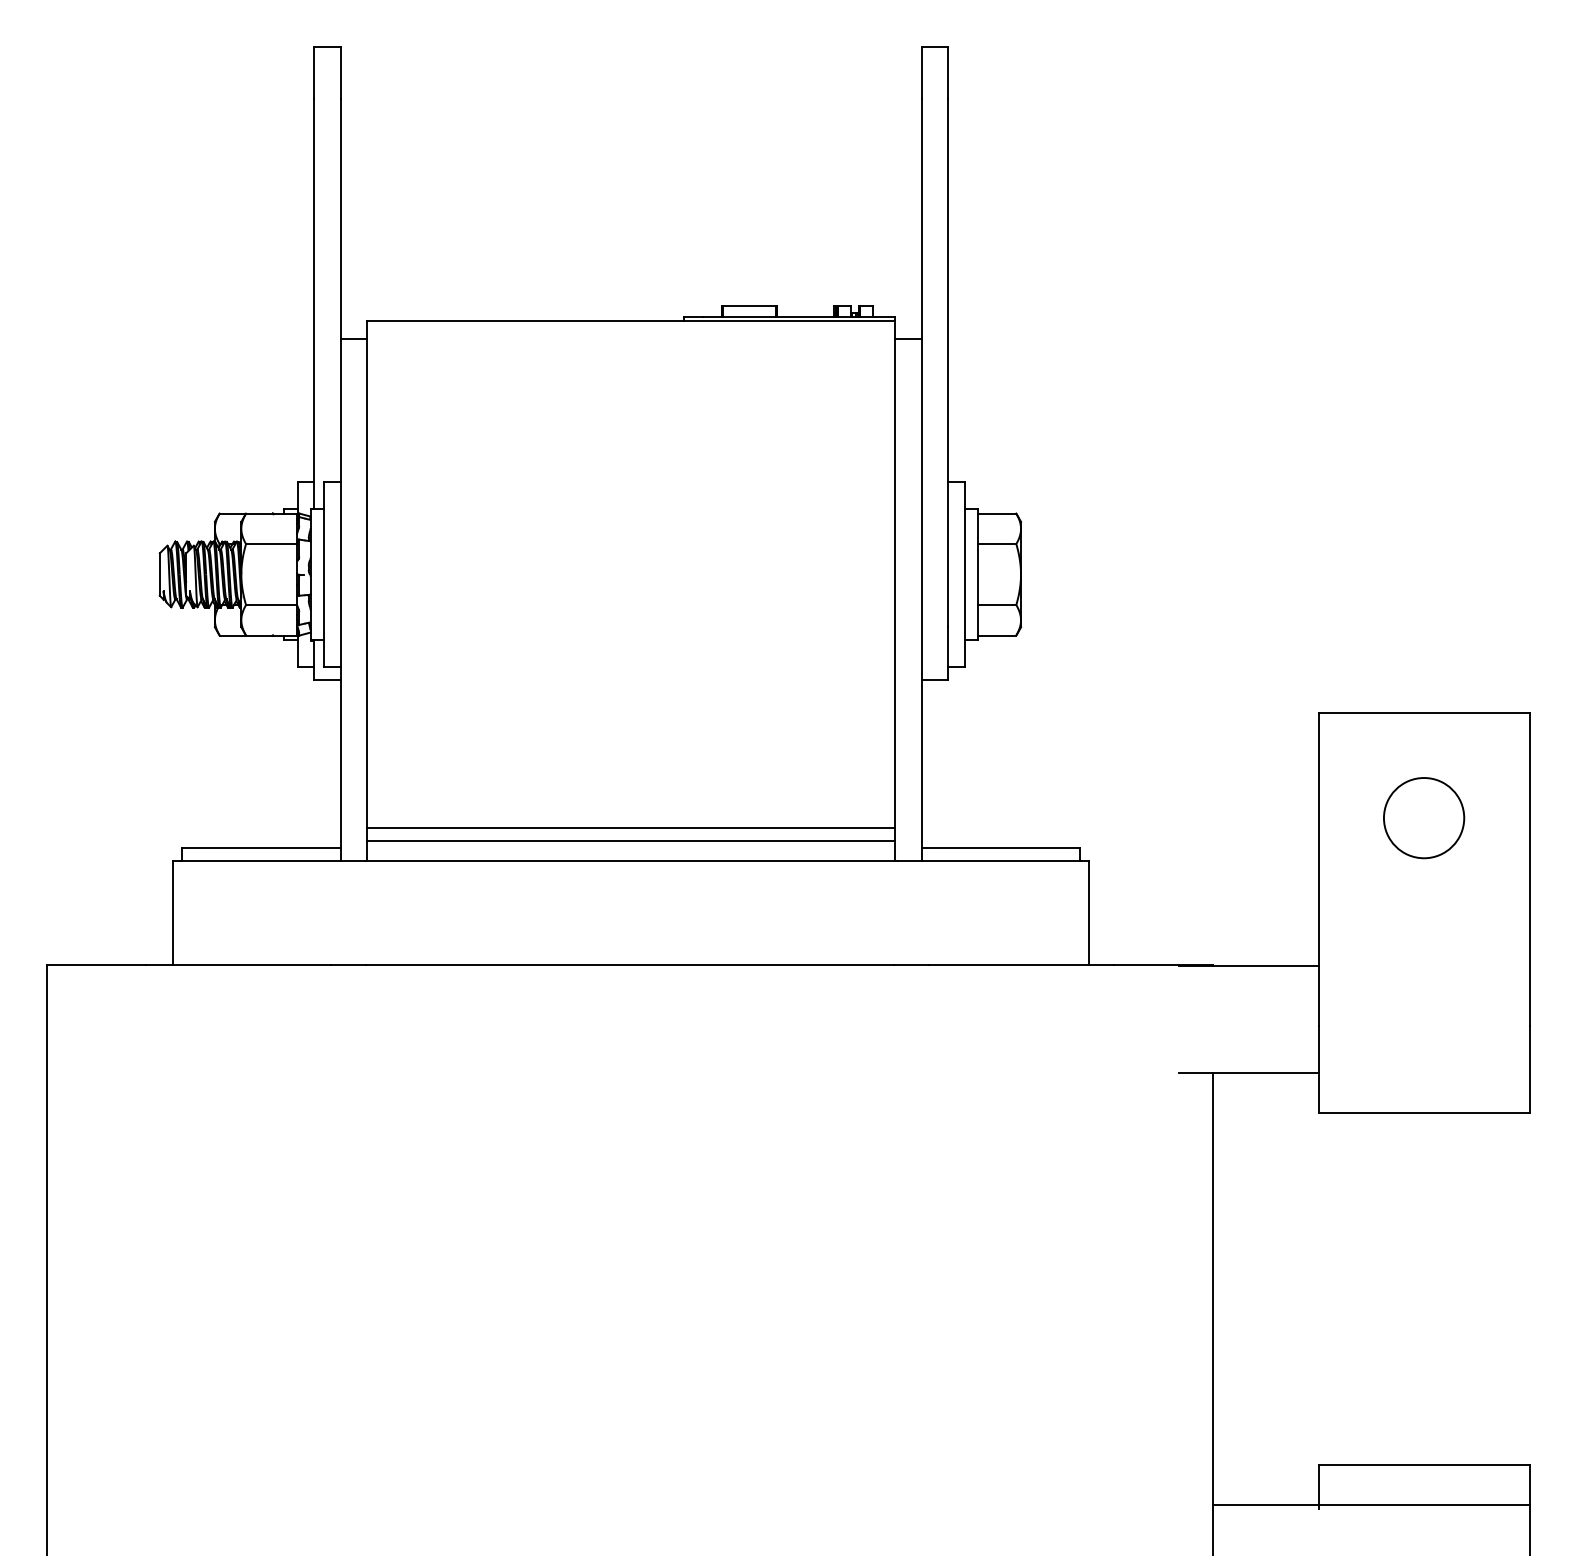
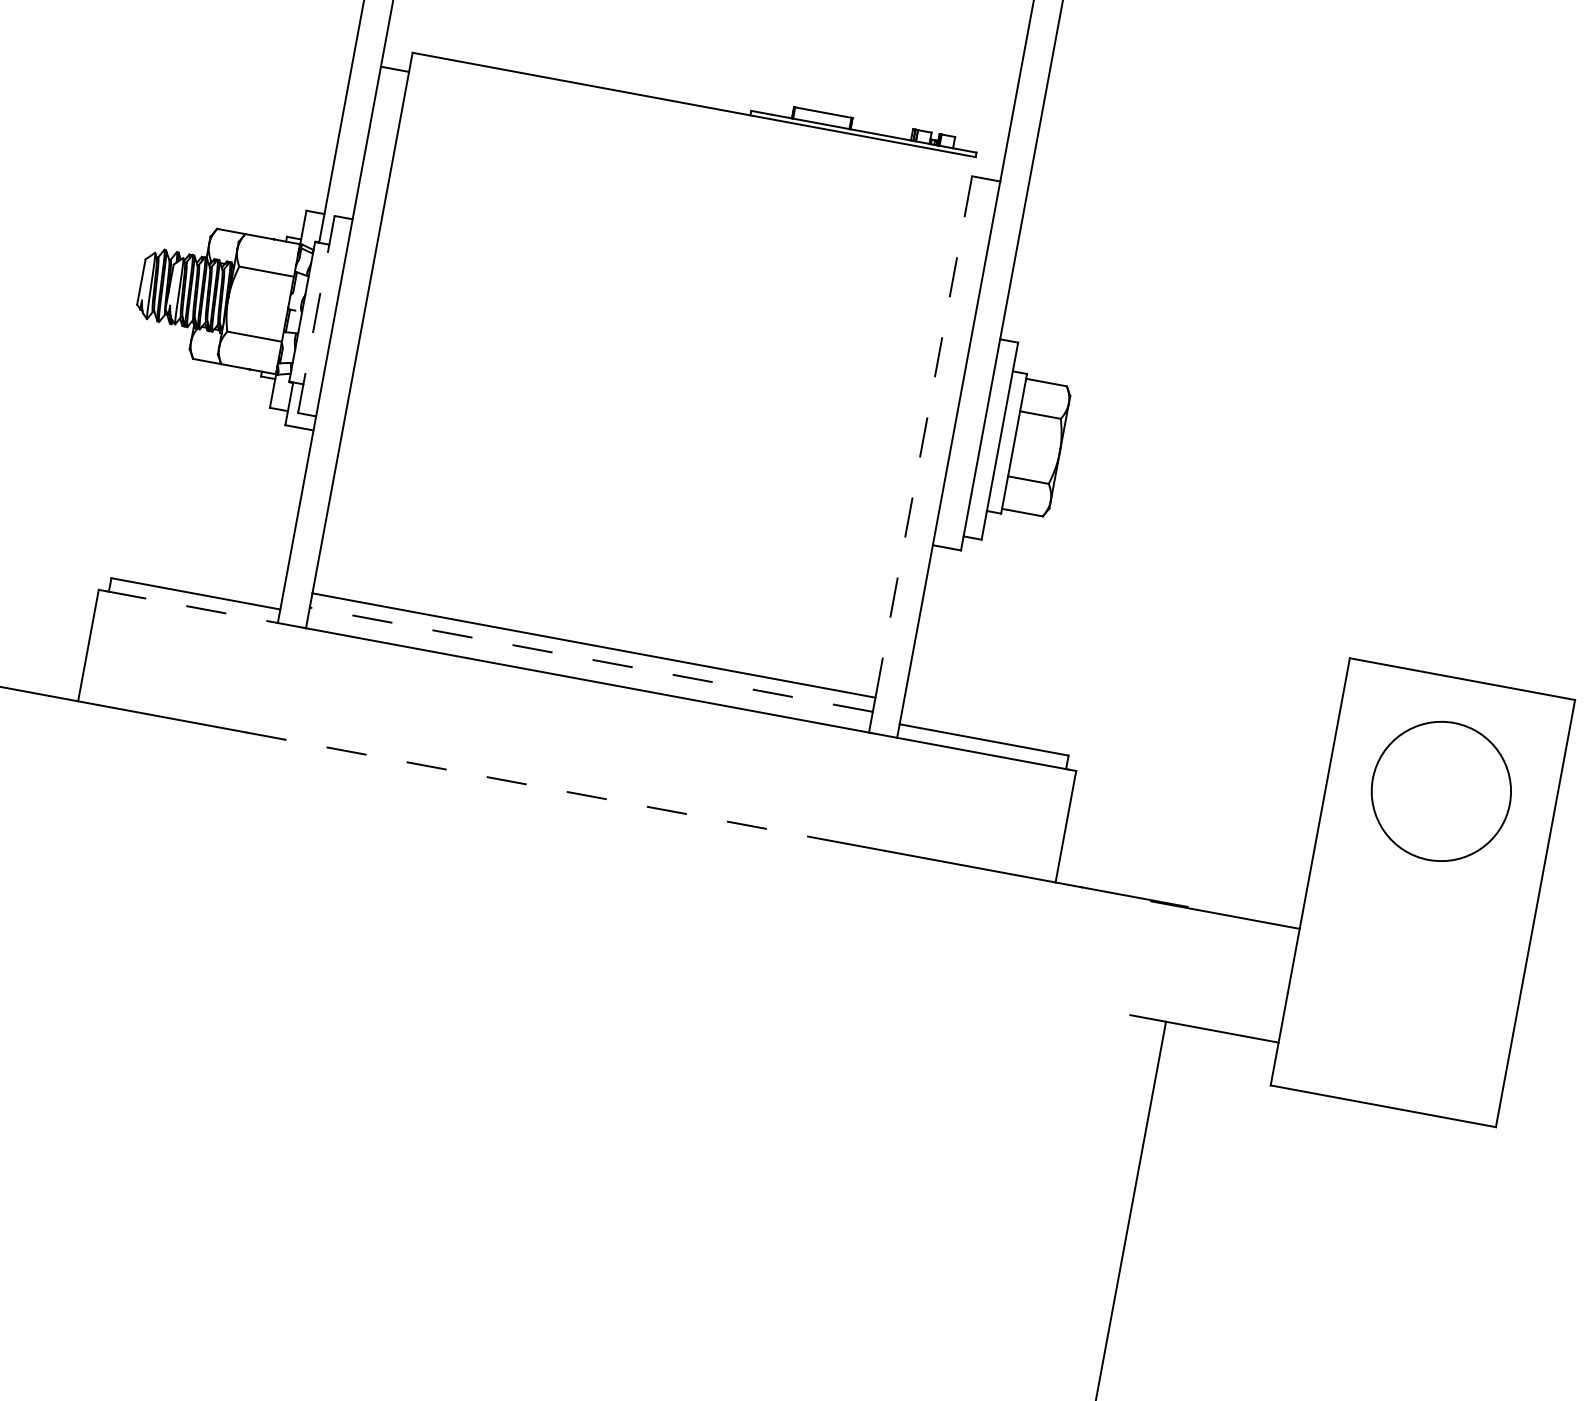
line: (323, 574) -> (315, 314), solid -> dashed
line: (895, 574) -> (925, 427), solid -> dashed
circle: (1424, 818) -> (1441, 792), size x1.6
line: (631, 841) -> (591, 659), solid -> dashed
line: (272, 860) -> (204, 609), solid -> dashed
line: (630, 965) -> (566, 792), solid -> dashed

